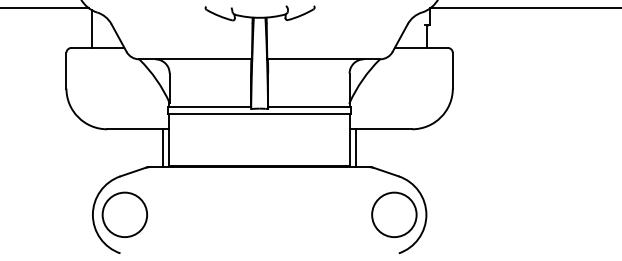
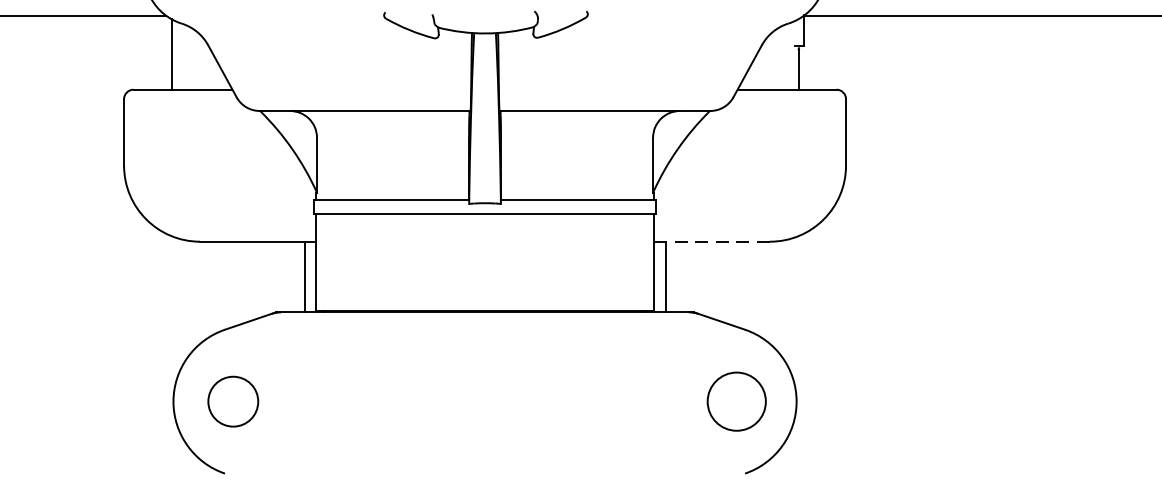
line: (380, 129) -> (710, 242), solid -> dashed
circle: (124, 214) -> (232, 400), size x0.6
circle: (394, 214) -> (737, 400), size x0.7

